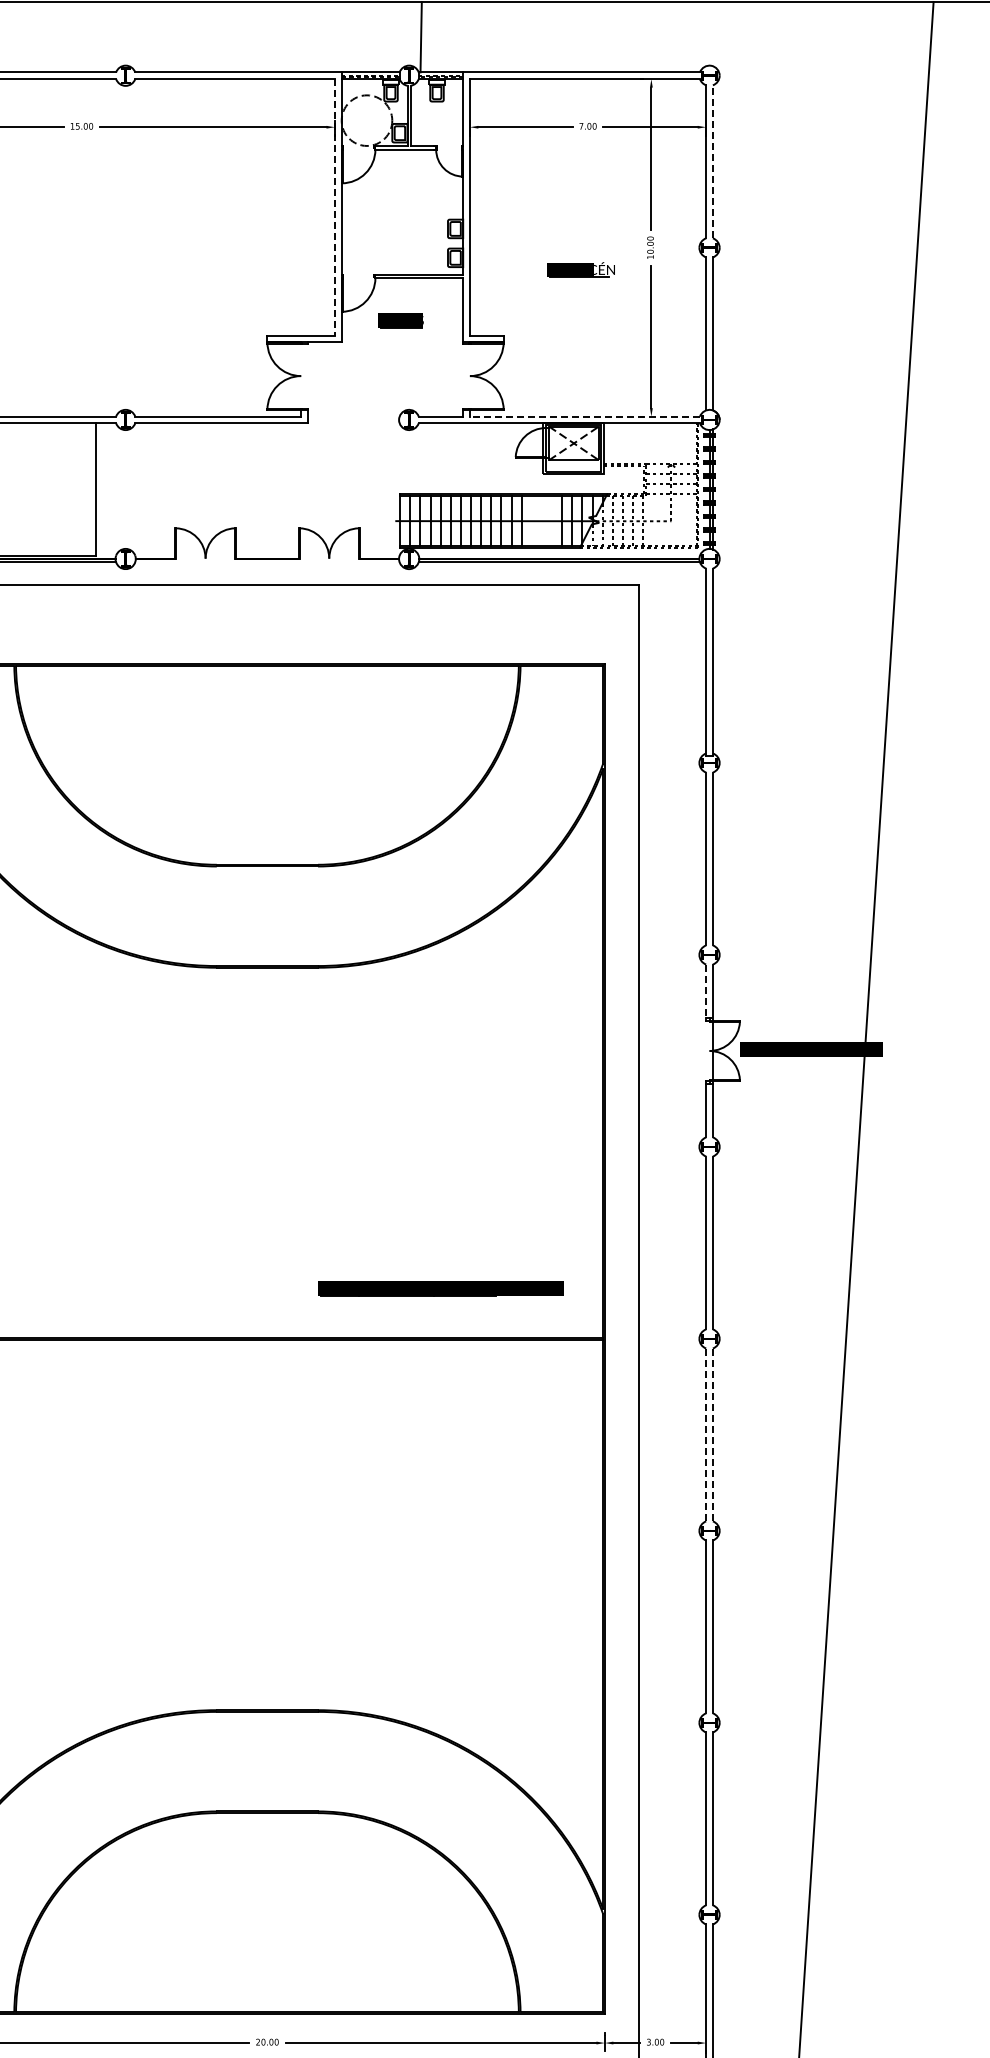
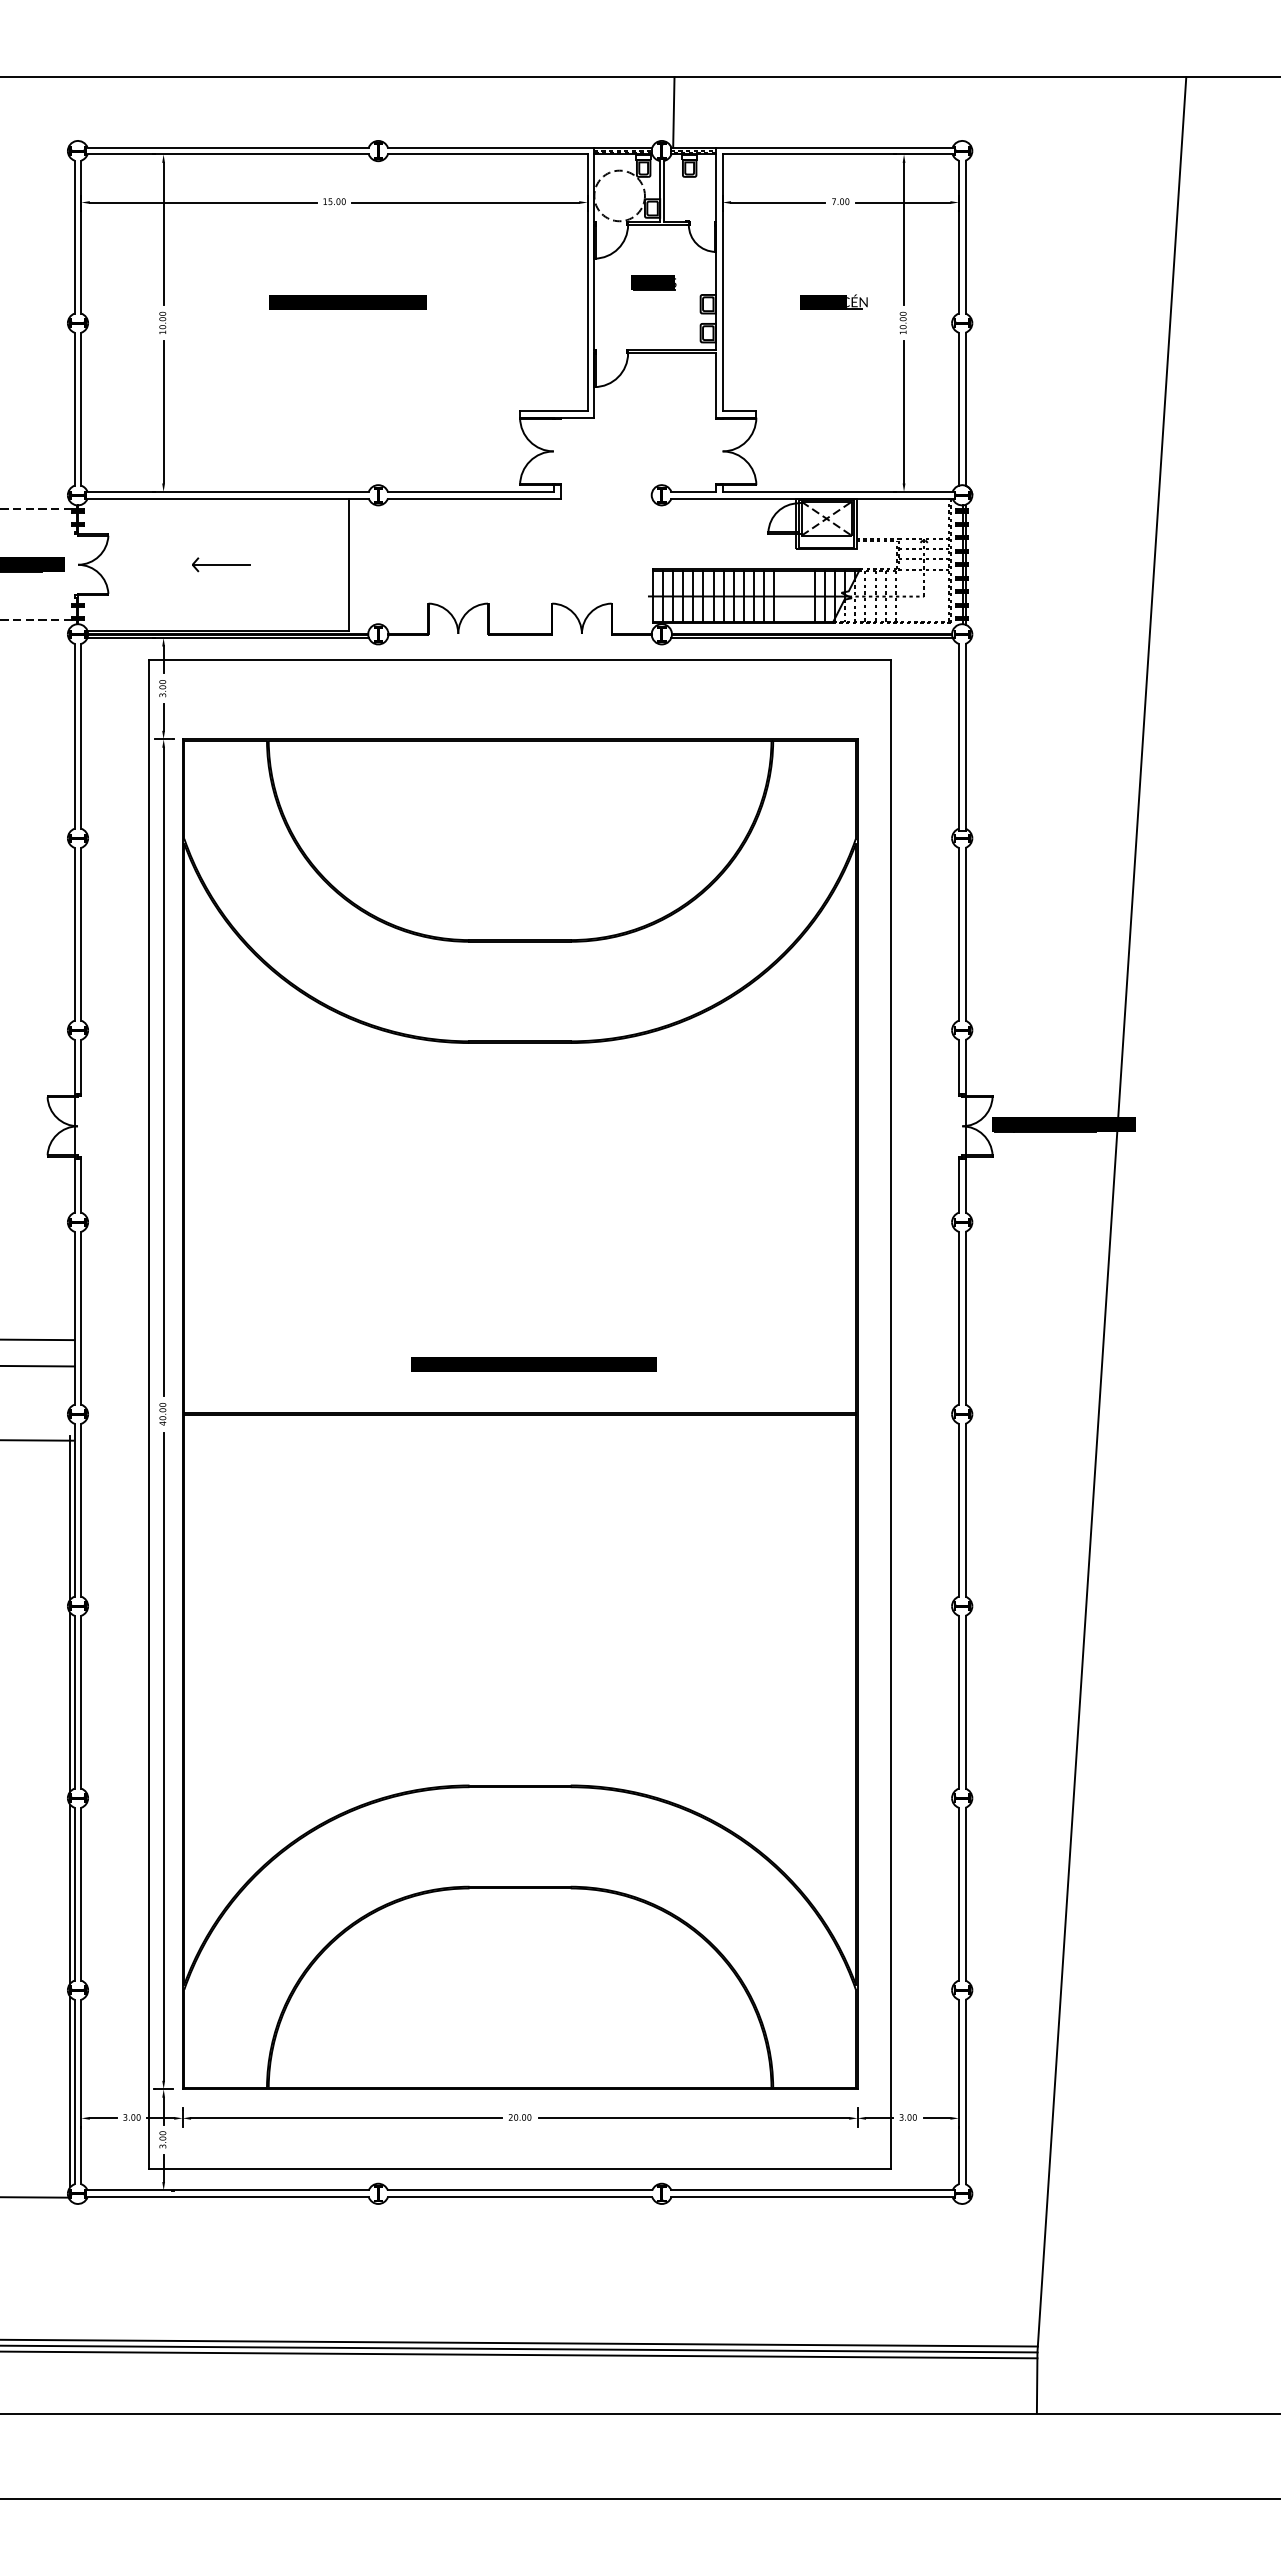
line: (712, 162) -> (965, 237), dashed -> solid
line: (334, 208) -> (587, 283), dashed -> solid
part: (94, 227) -> (347, 302), added
part: (580, 269) -> (833, 301), moved
part: (400, 320) -> (653, 282), moved
line: (584, 416) -> (837, 491), dashed -> solid
line: (705, 991) -> (958, 1066), dashed -> solid
part: (440, 1289) -> (533, 1364), moved
line: (712, 1434) -> (965, 1509), dashed -> solid
line: (705, 1435) -> (958, 1510), dashed -> solid

